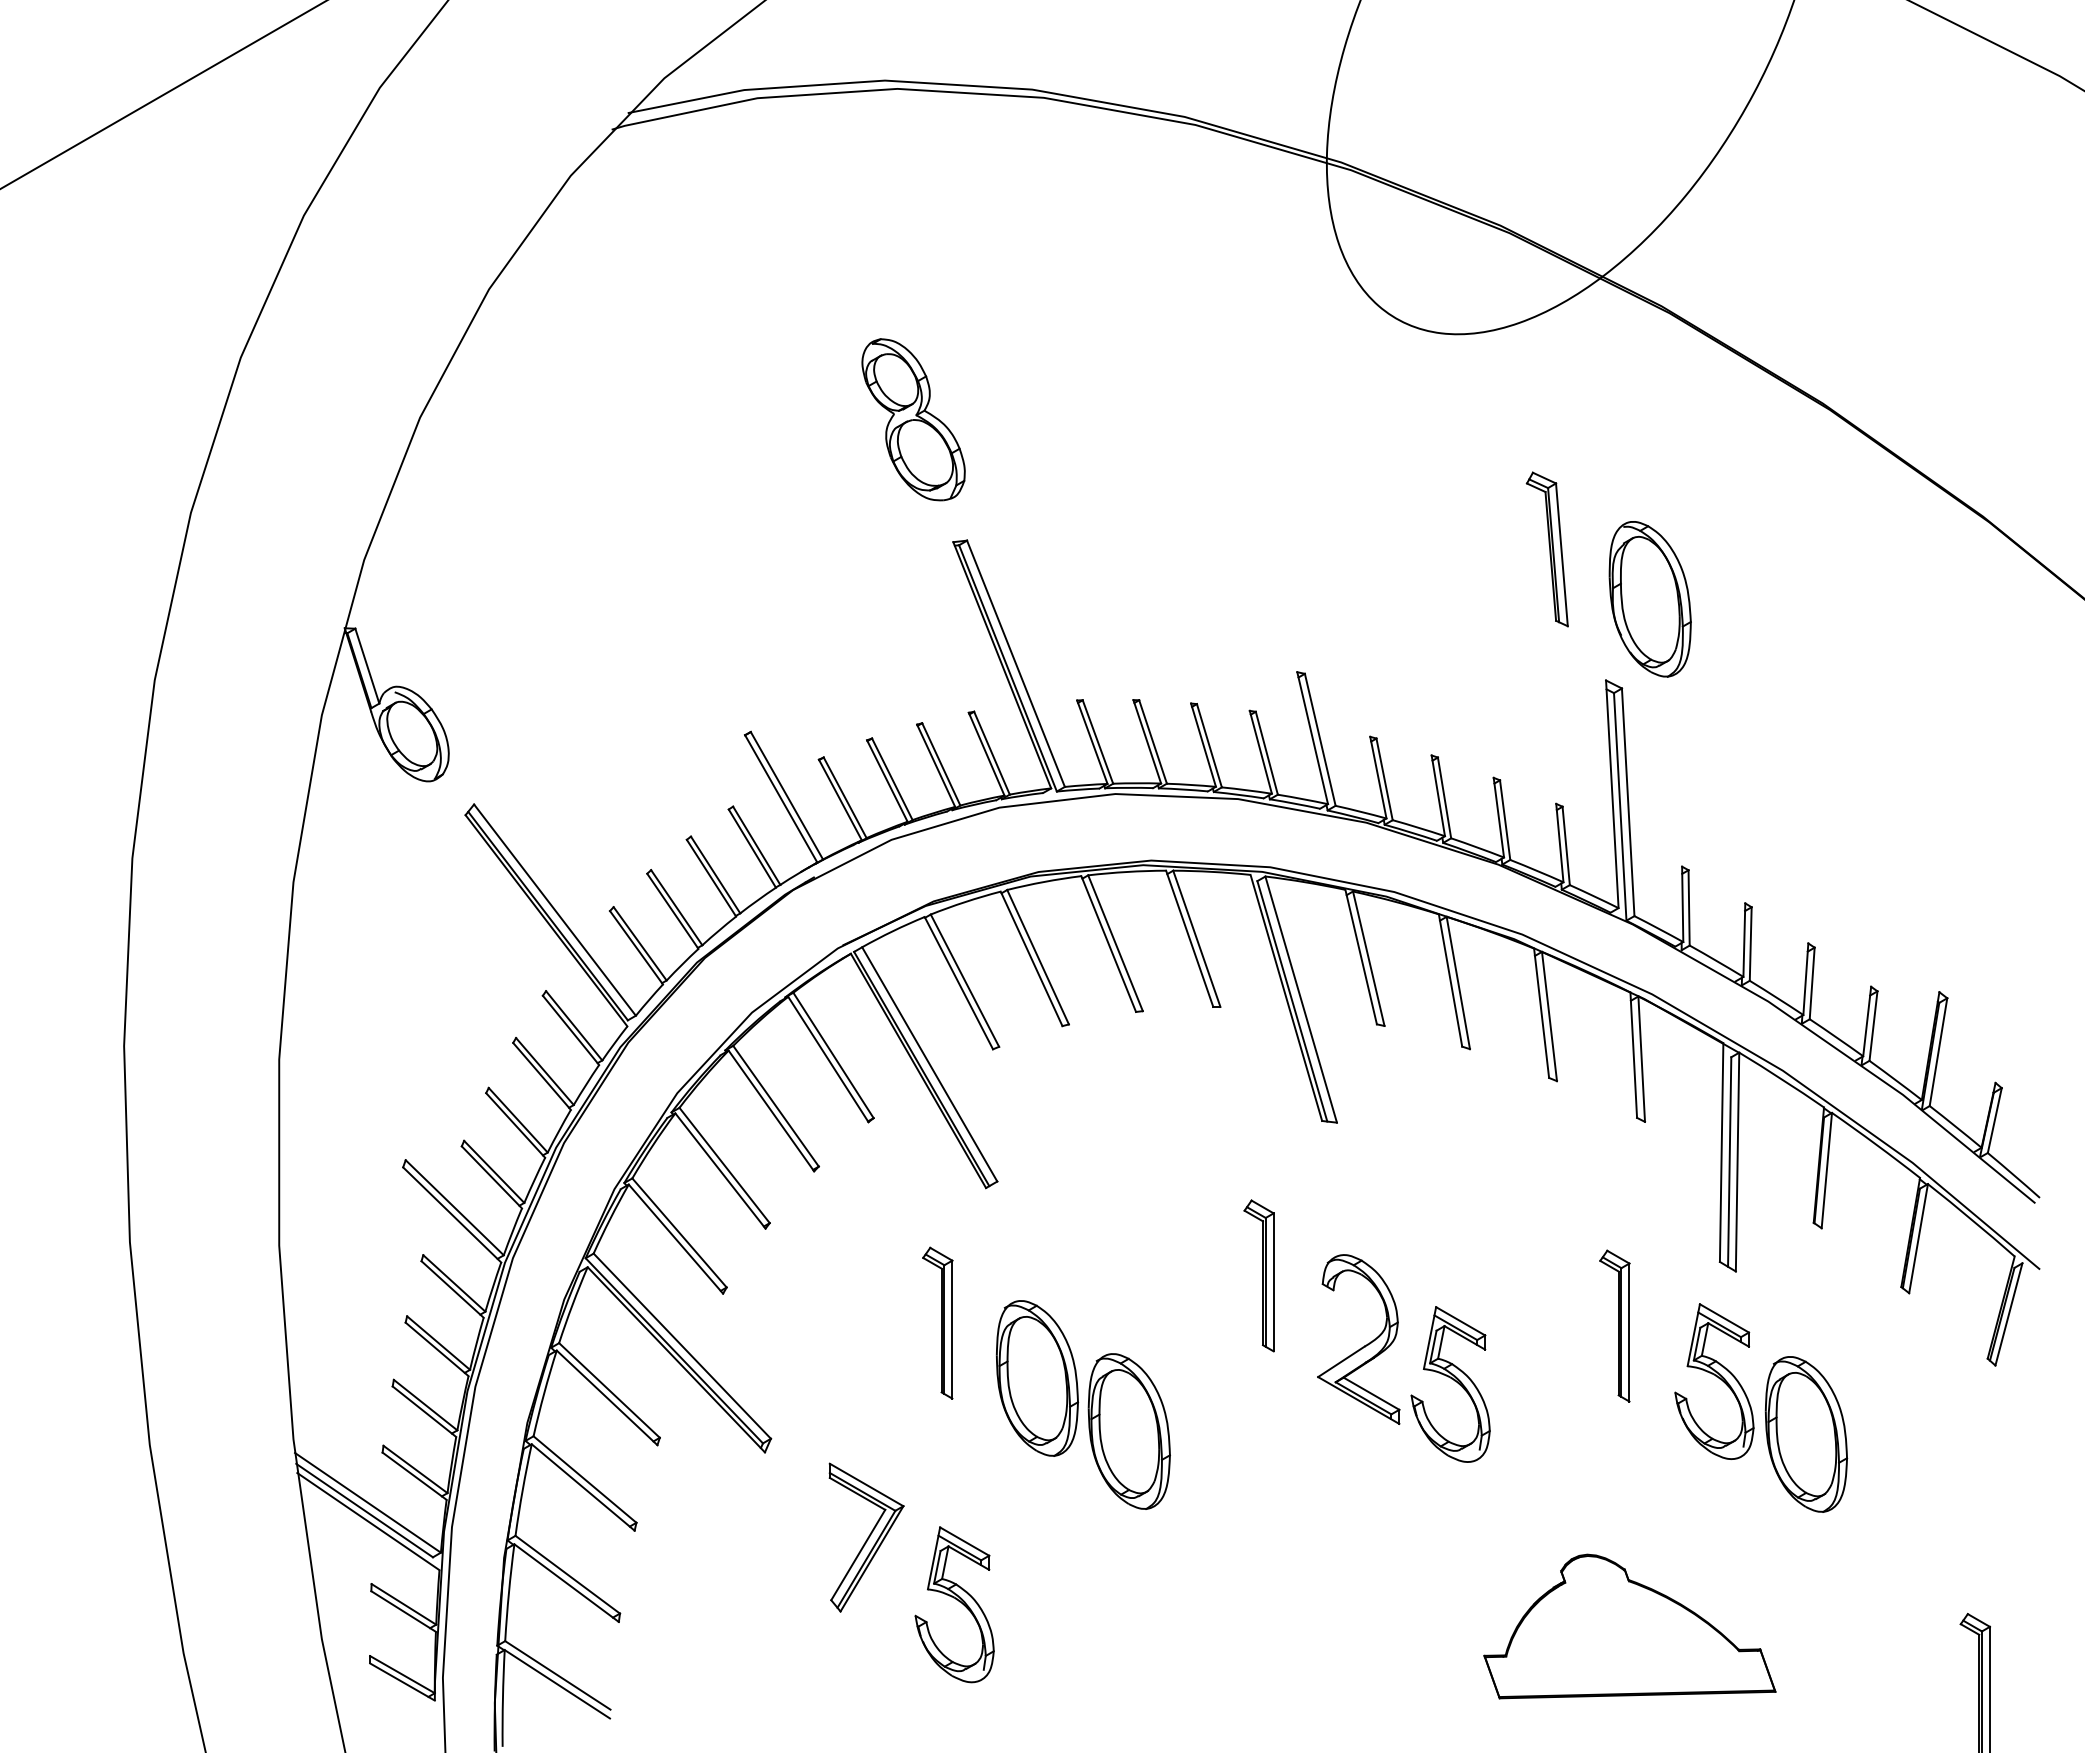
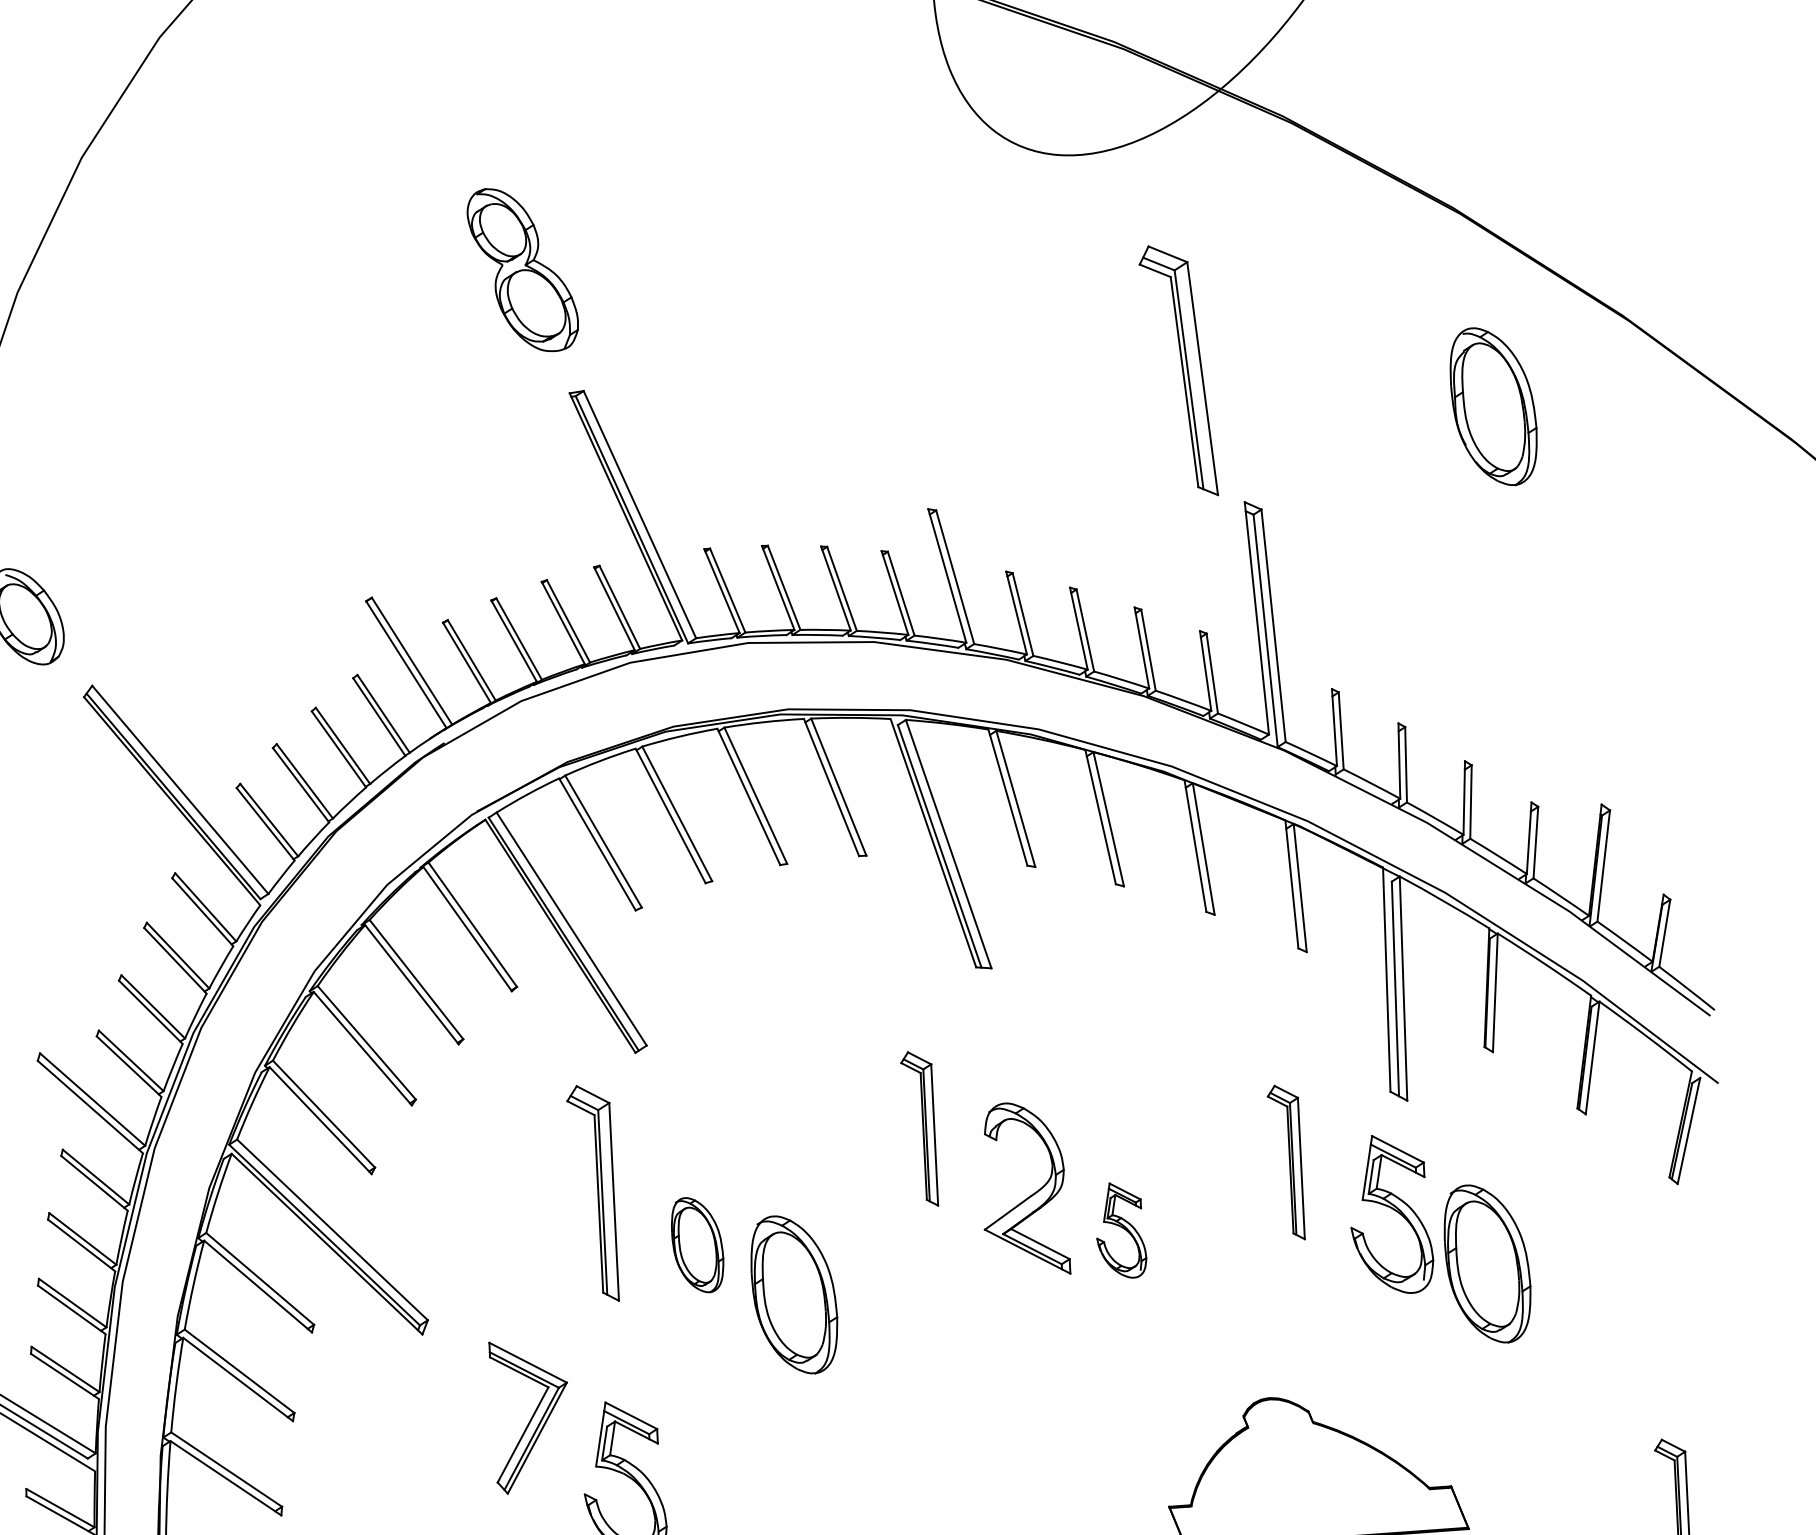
part: (1546, 549) -> (1177, 371), size x1.6
part: (1649, 599) -> (1493, 406), moved
part: (937, 1322) -> (592, 1192), size x1.4
part: (1037, 1378) -> (697, 1245), size x0.6
part: (1450, 1384) -> (1120, 1230), size x0.6

